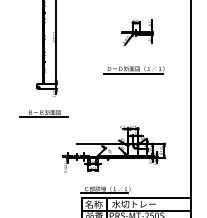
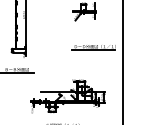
part: (133, 70) -> (93, 47), moved

